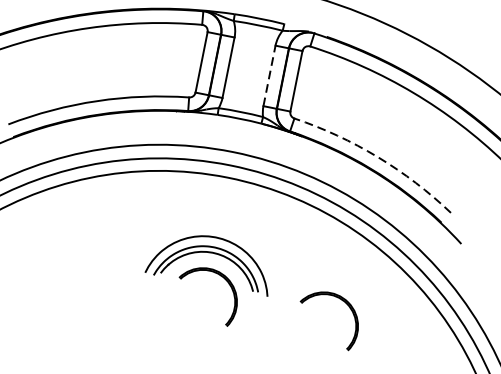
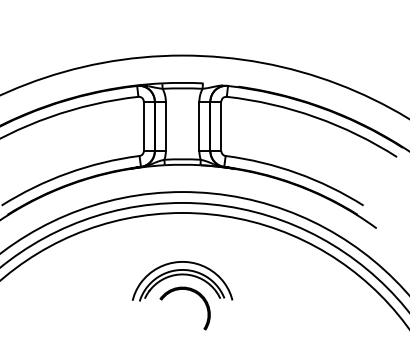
line: (269, 76) -> (199, 126), dashed -> solid
arc: (377, 157) -> (297, 173), dashed -> solid
part: (339, 299) -> (289, 291), removed

